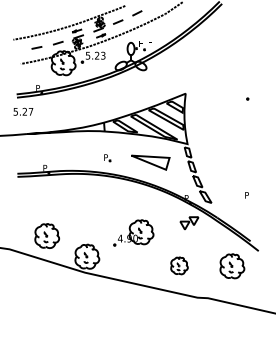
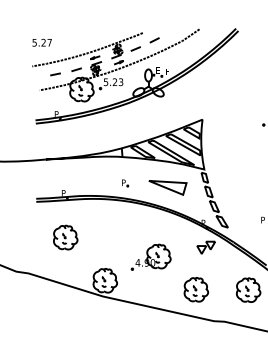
text: (23, 111) -> (42, 42), moved
part: (46, 235) -> (64, 237), moved
part: (179, 265) -> (196, 289), size x1.43

